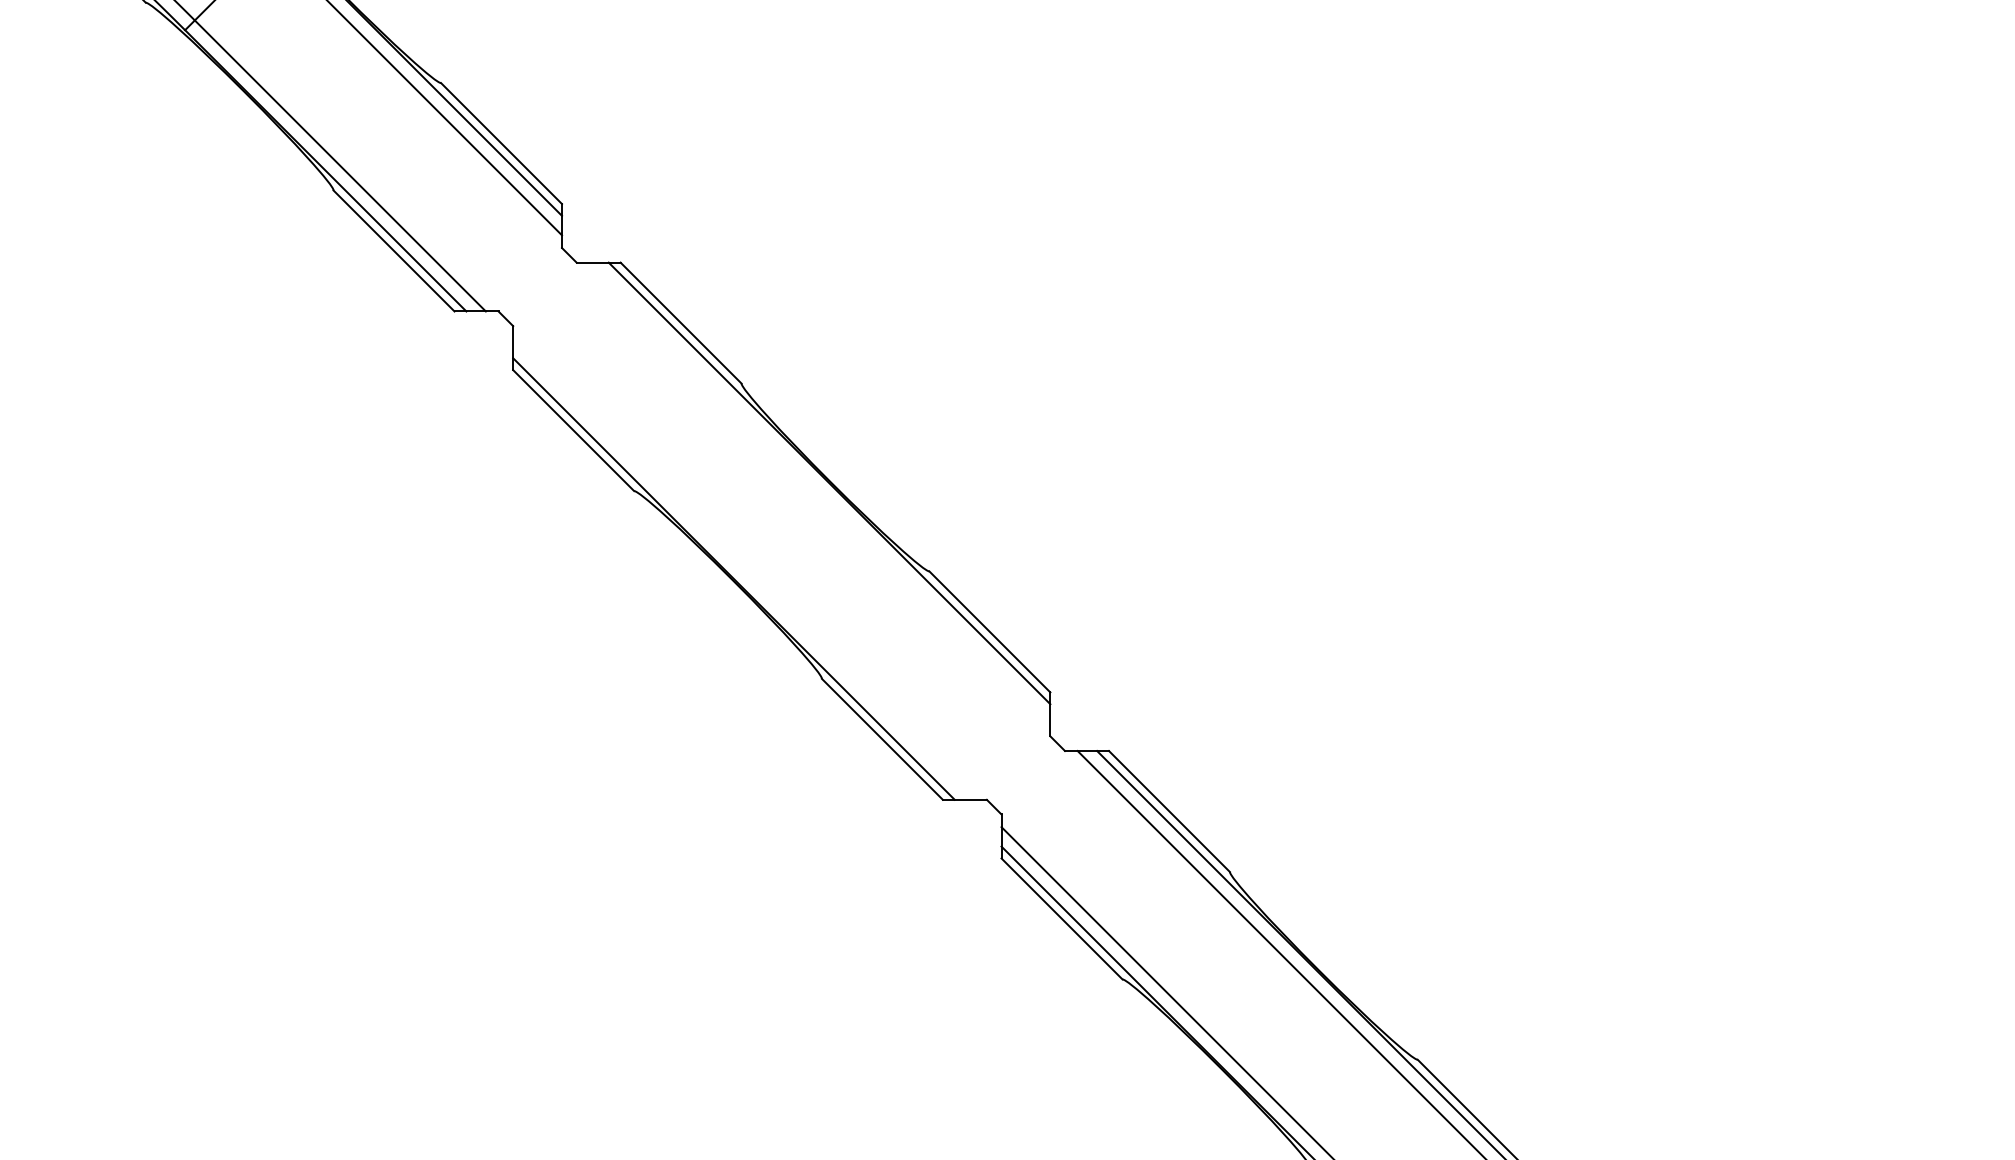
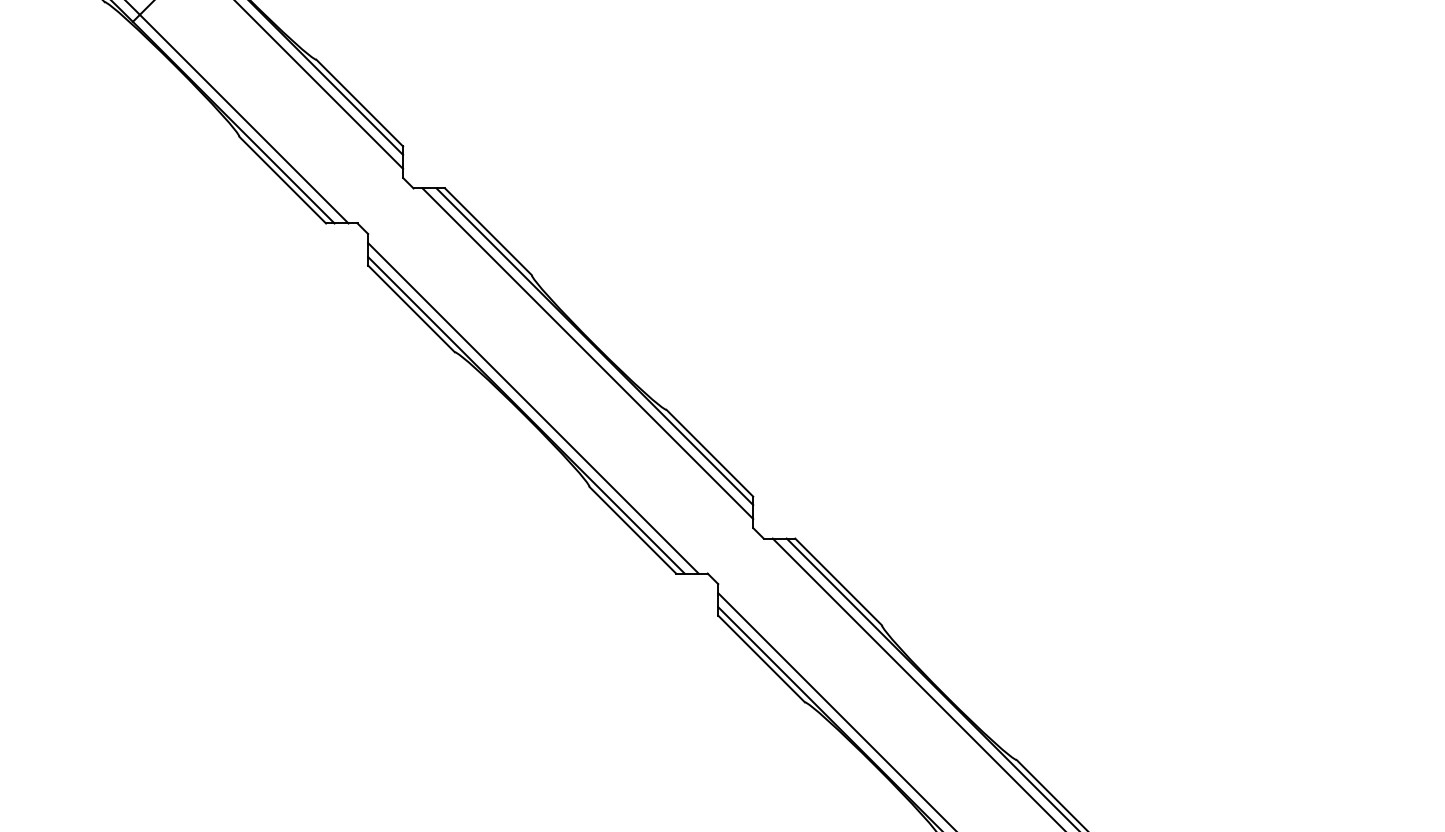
line: (819, 492) -> (587, 353), added
line: (743, 568) -> (533, 407), added

